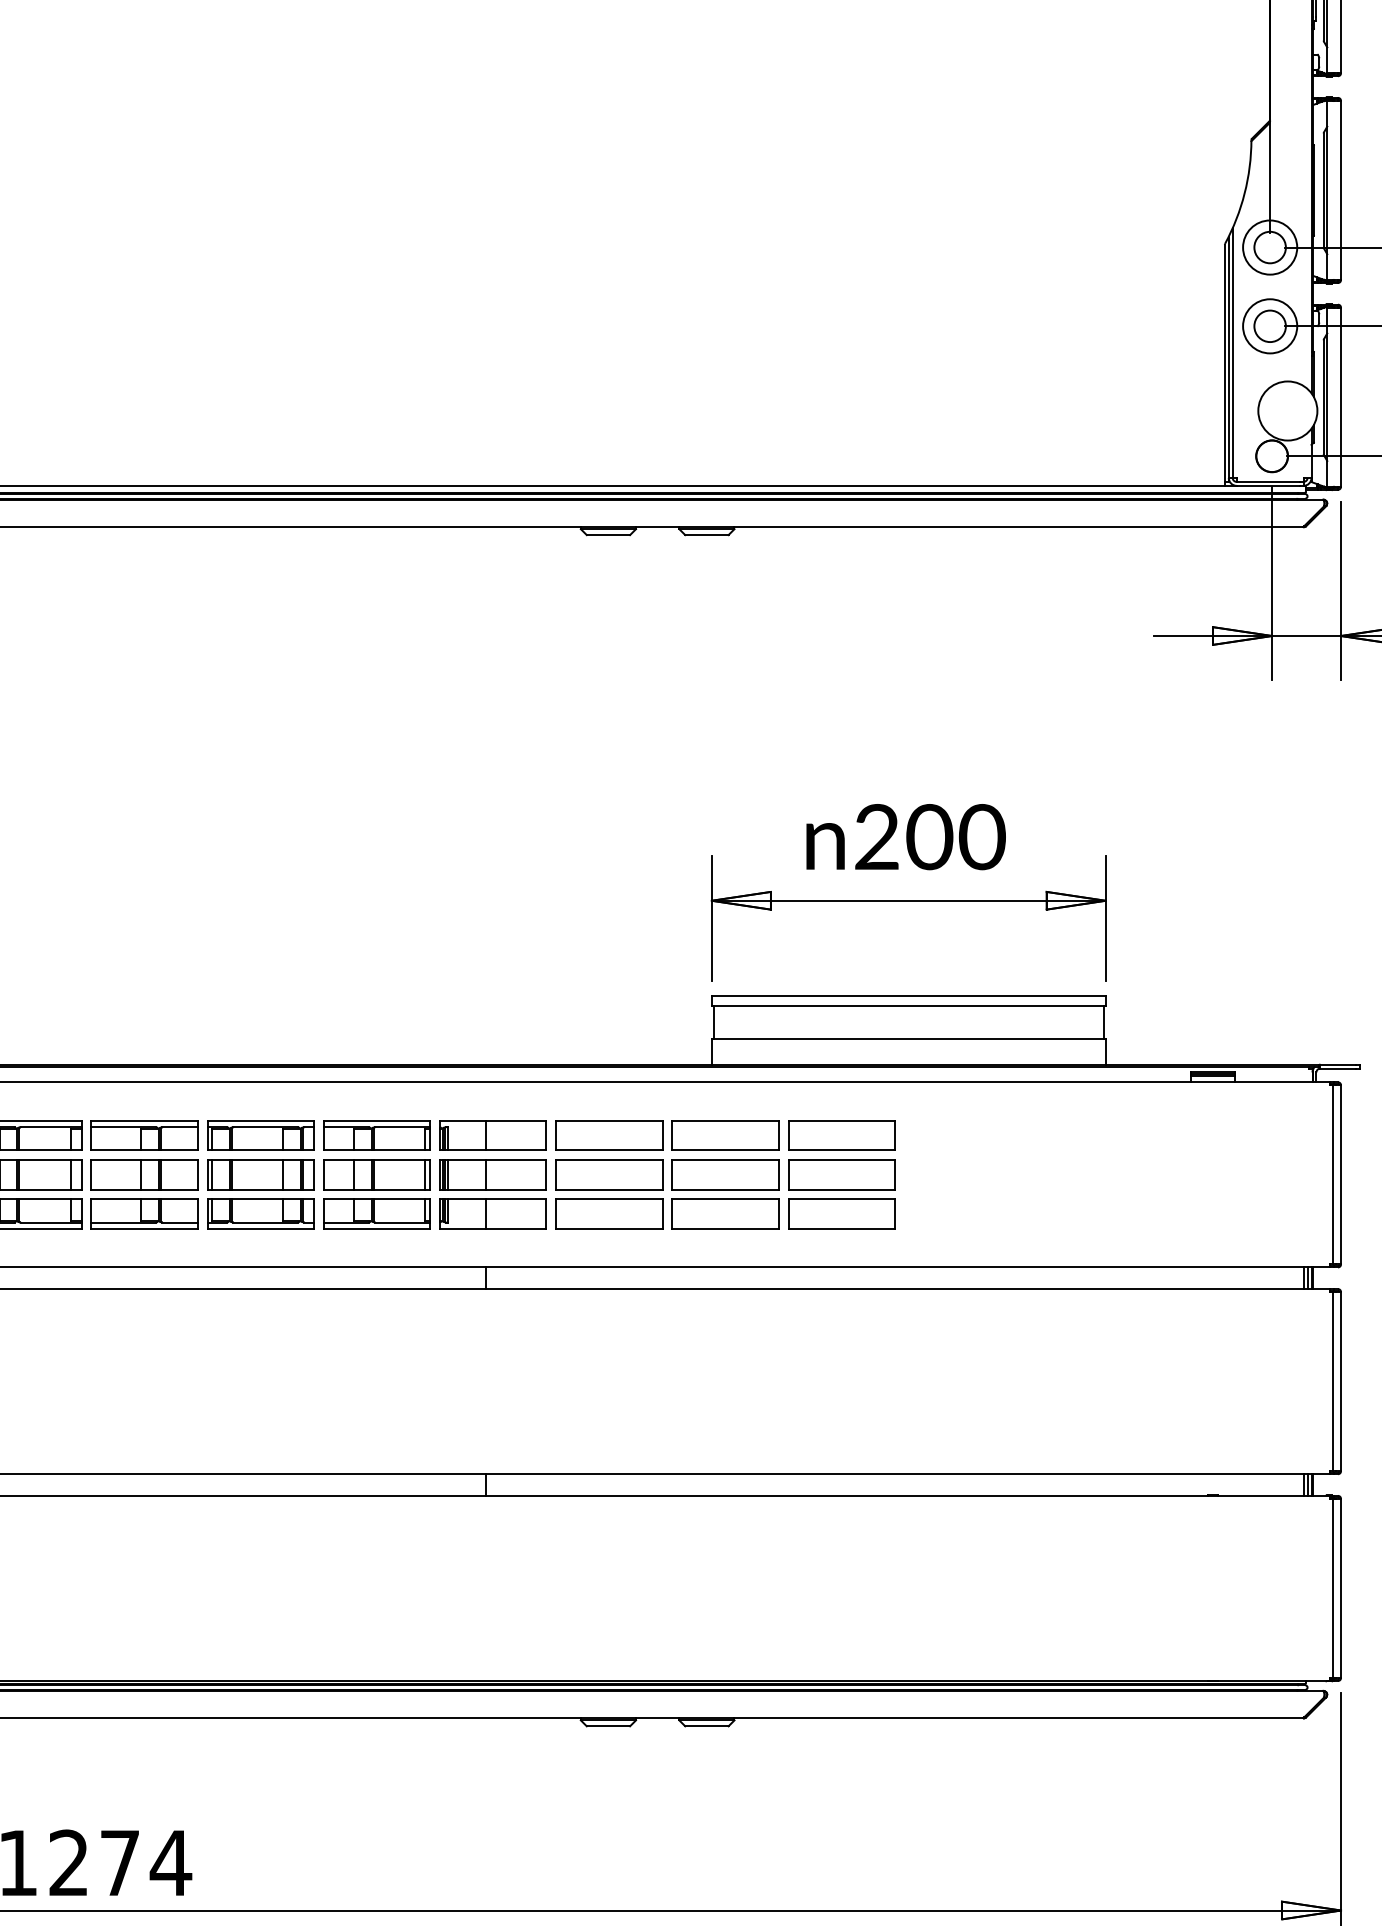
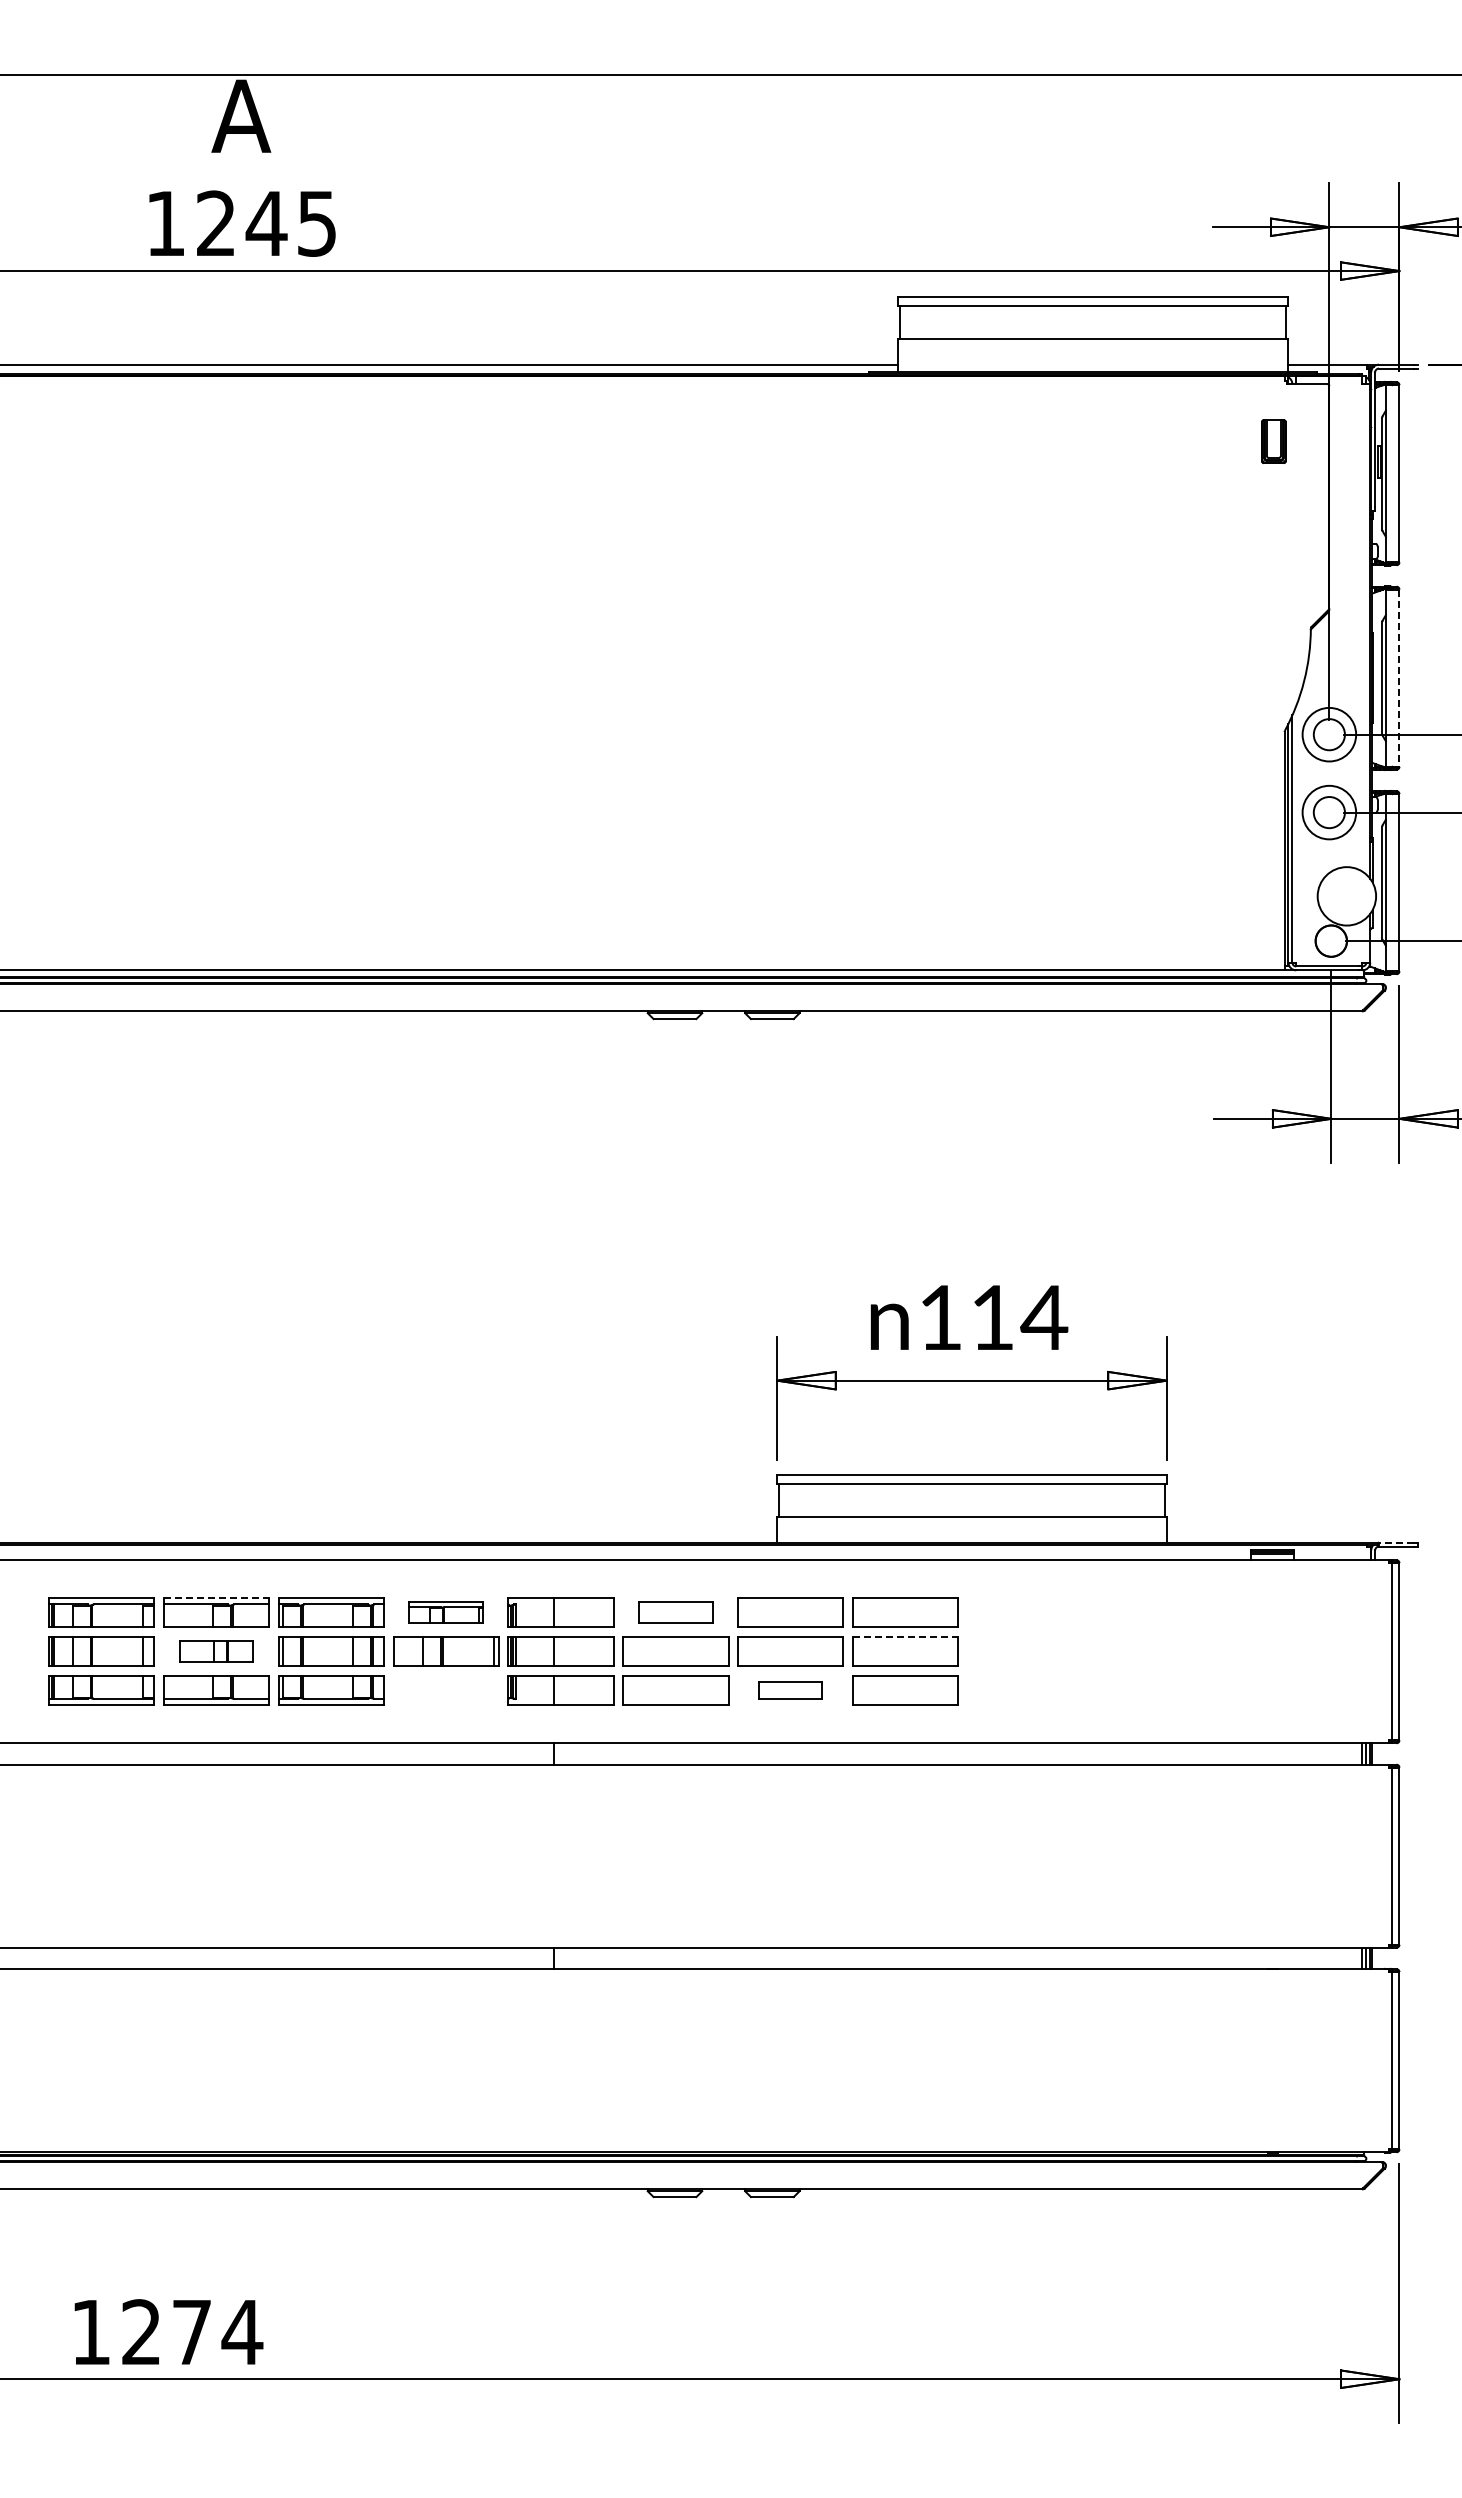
line: (1341, 190) -> (1399, 678), solid -> dashed
text: (930, 836) -> (993, 1317), 200 -> 114
line: (1338, 1064) -> (1396, 1542), solid -> dashed
line: (144, 1121) -> (216, 1598), solid -> dashed
part: (377, 1135) -> (446, 1612), size x0.7
part: (608, 1135) -> (675, 1612), size x0.7
line: (841, 1160) -> (905, 1637), solid -> dashed
part: (144, 1174) -> (216, 1651), size x0.7
part: (377, 1214) -> (446, 1690), removed
part: (725, 1214) -> (790, 1690), size x0.6

